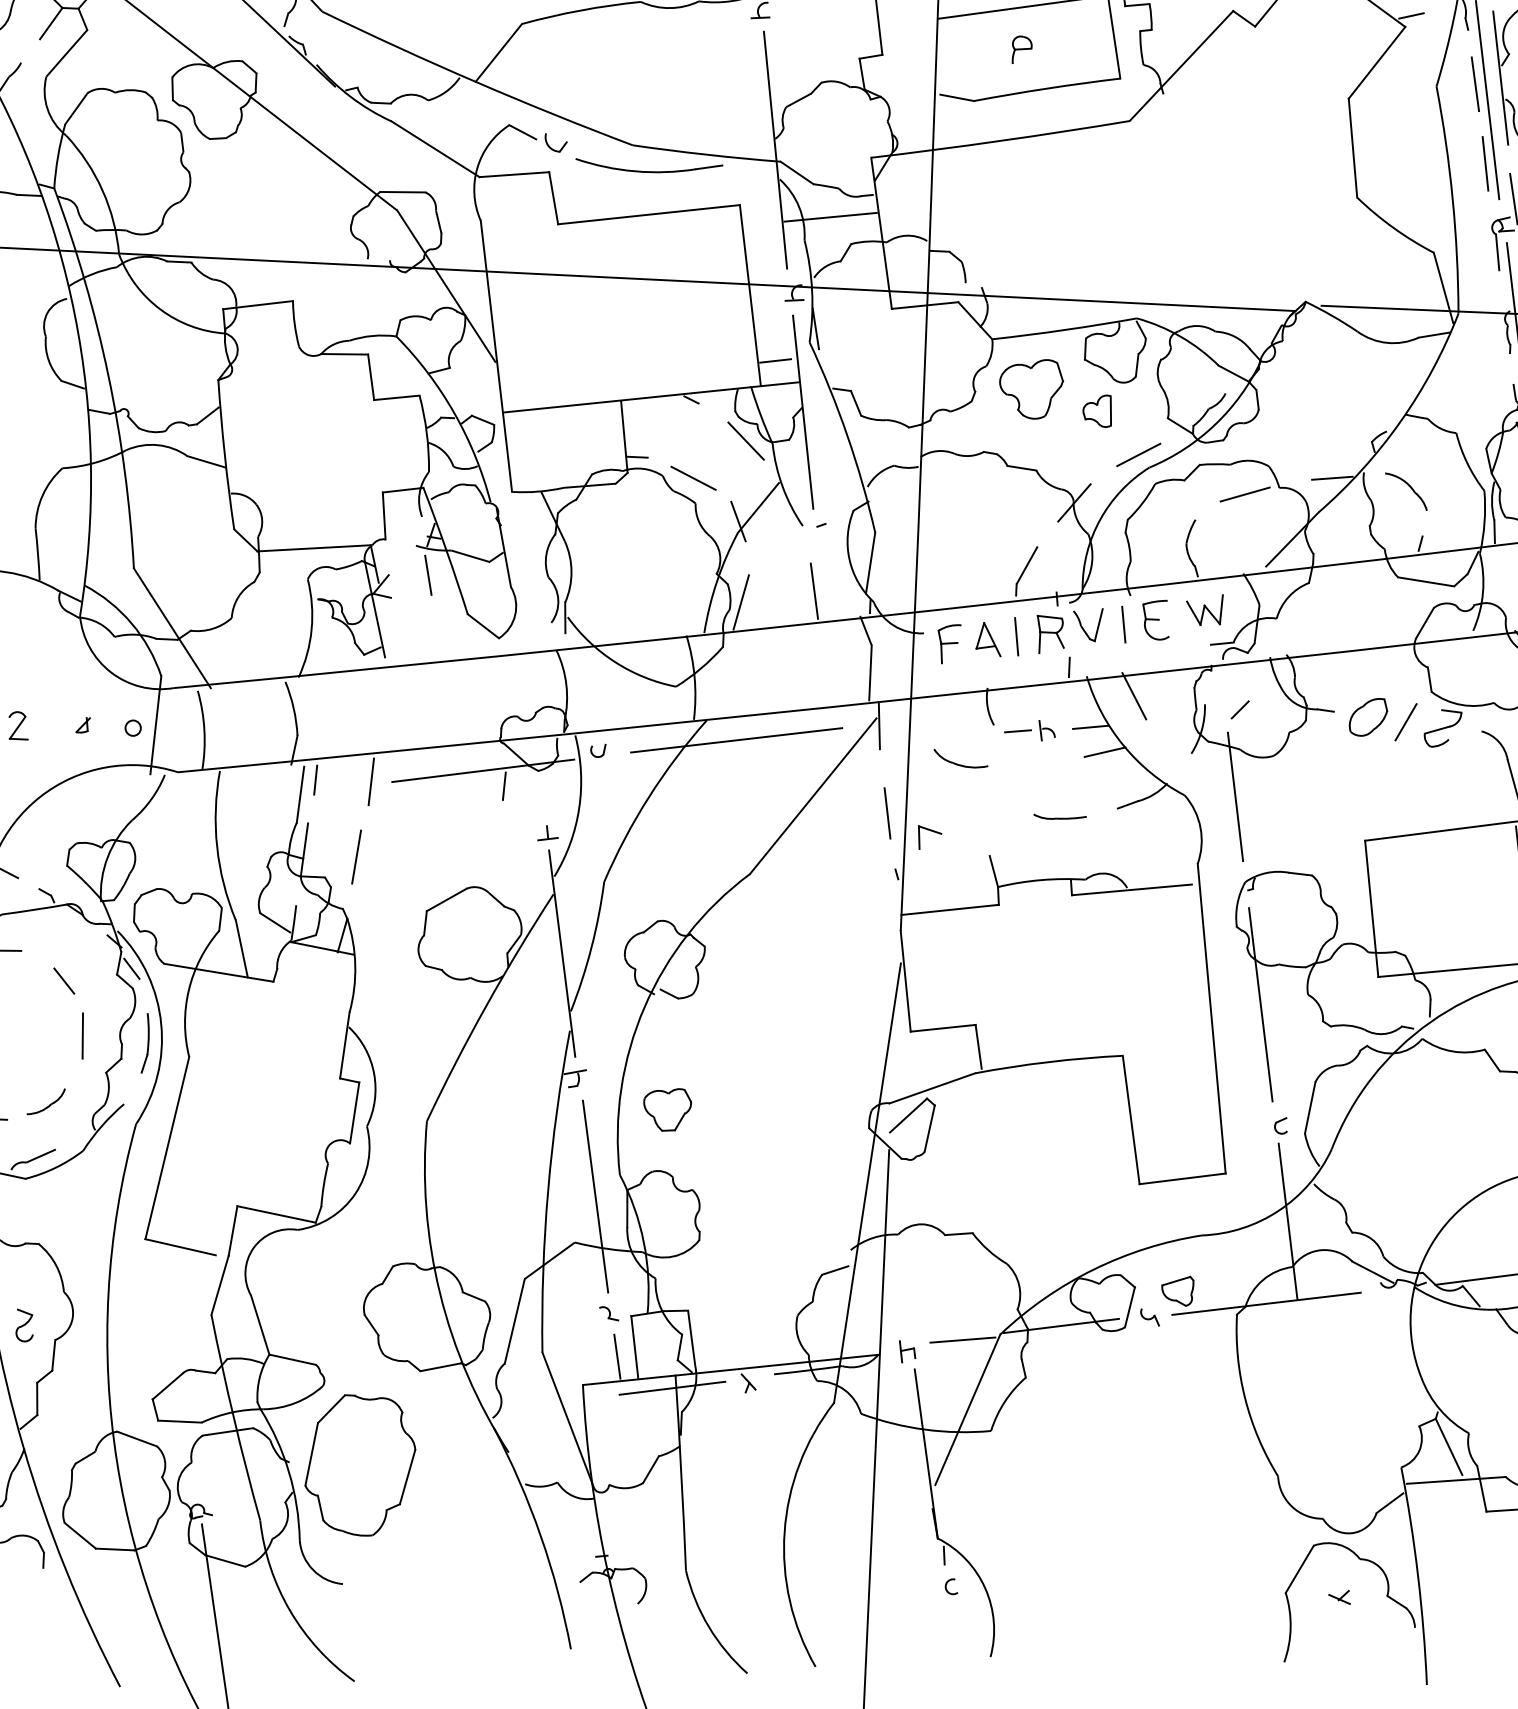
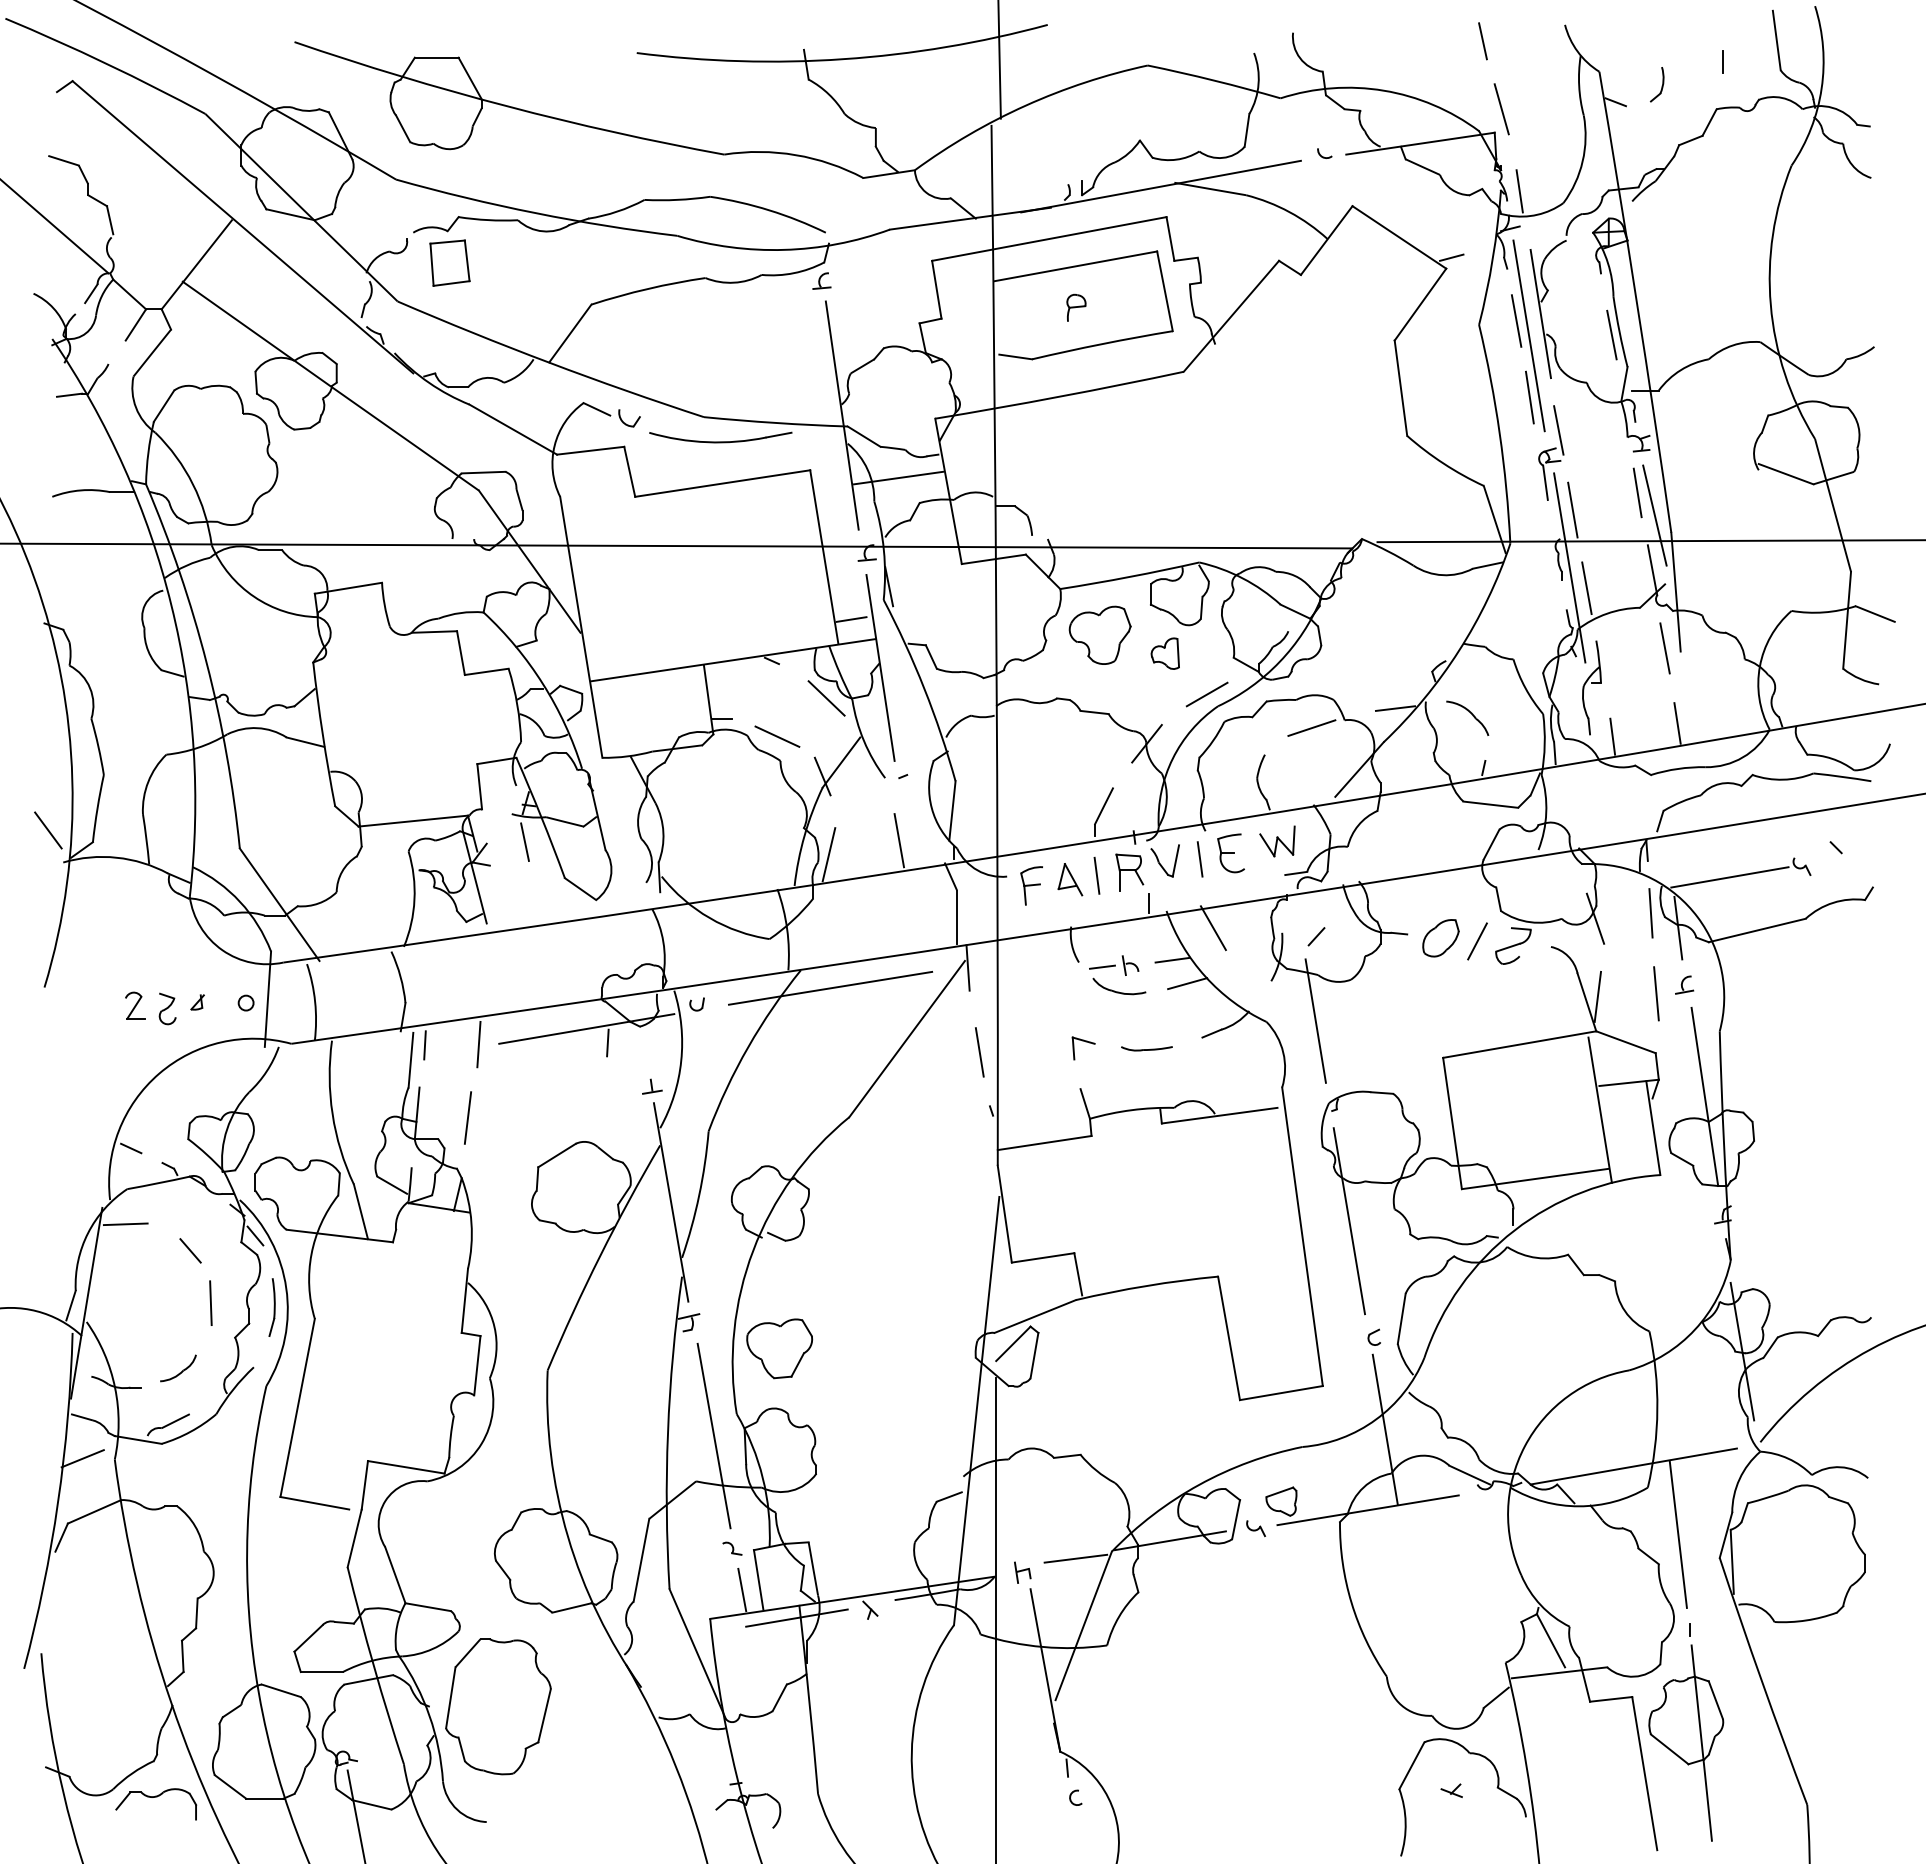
part: (960, 758) -> (1119, 986), moved
part: (931, 832) -> (1085, 1042), moved
part: (667, 1109) -> (779, 1348), size x1.43
part: (24, 1325) -> (167, 1008), moved

